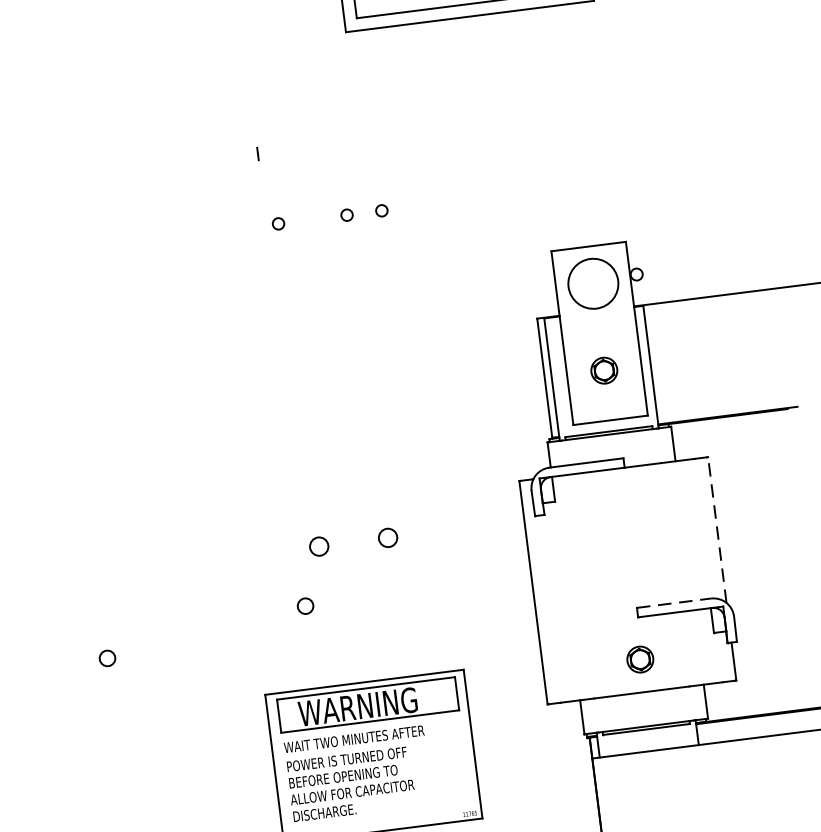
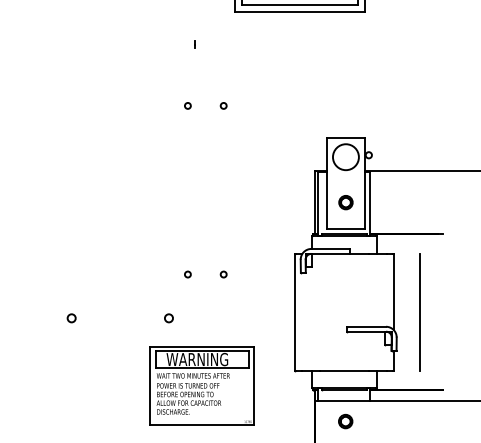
part: (257, 153) -> (194, 44), moved
circle: (380, 210) -> (241, 105), removed
line: (716, 529) -> (393, 291), dashed -> solid
circle: (387, 537) -> (223, 274), size x0.62
circle: (318, 546) -> (187, 274), size x0.62
line: (771, 561) -> (419, 311), added
line: (675, 602) -> (367, 326), dashed -> solid
circle: (304, 606) -> (168, 318), moved
part: (639, 659) -> (345, 421), moved

